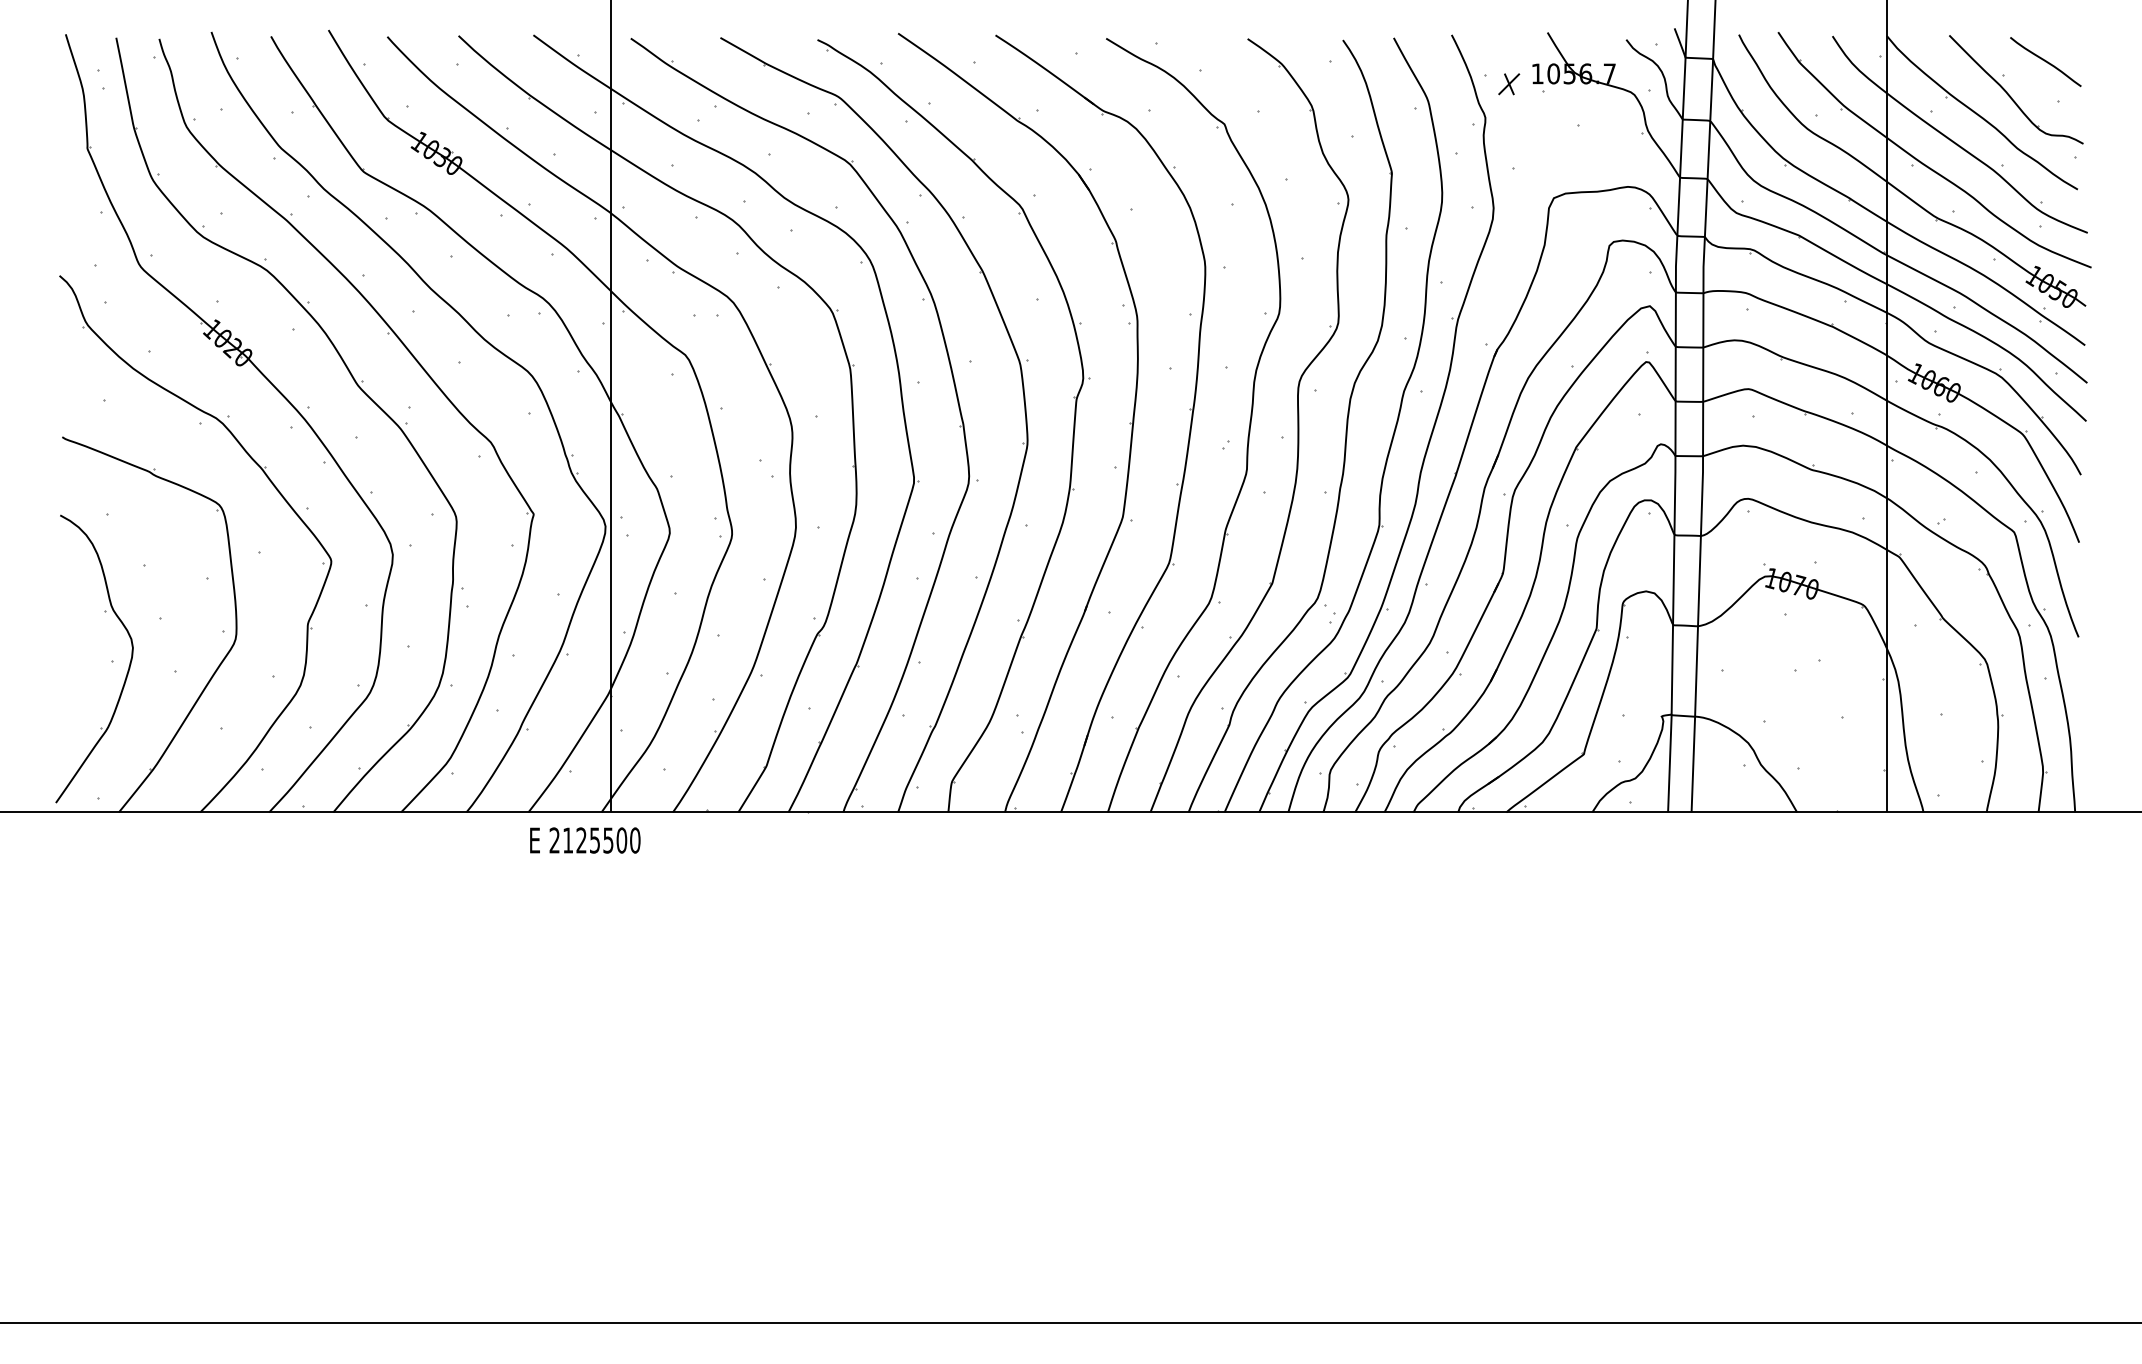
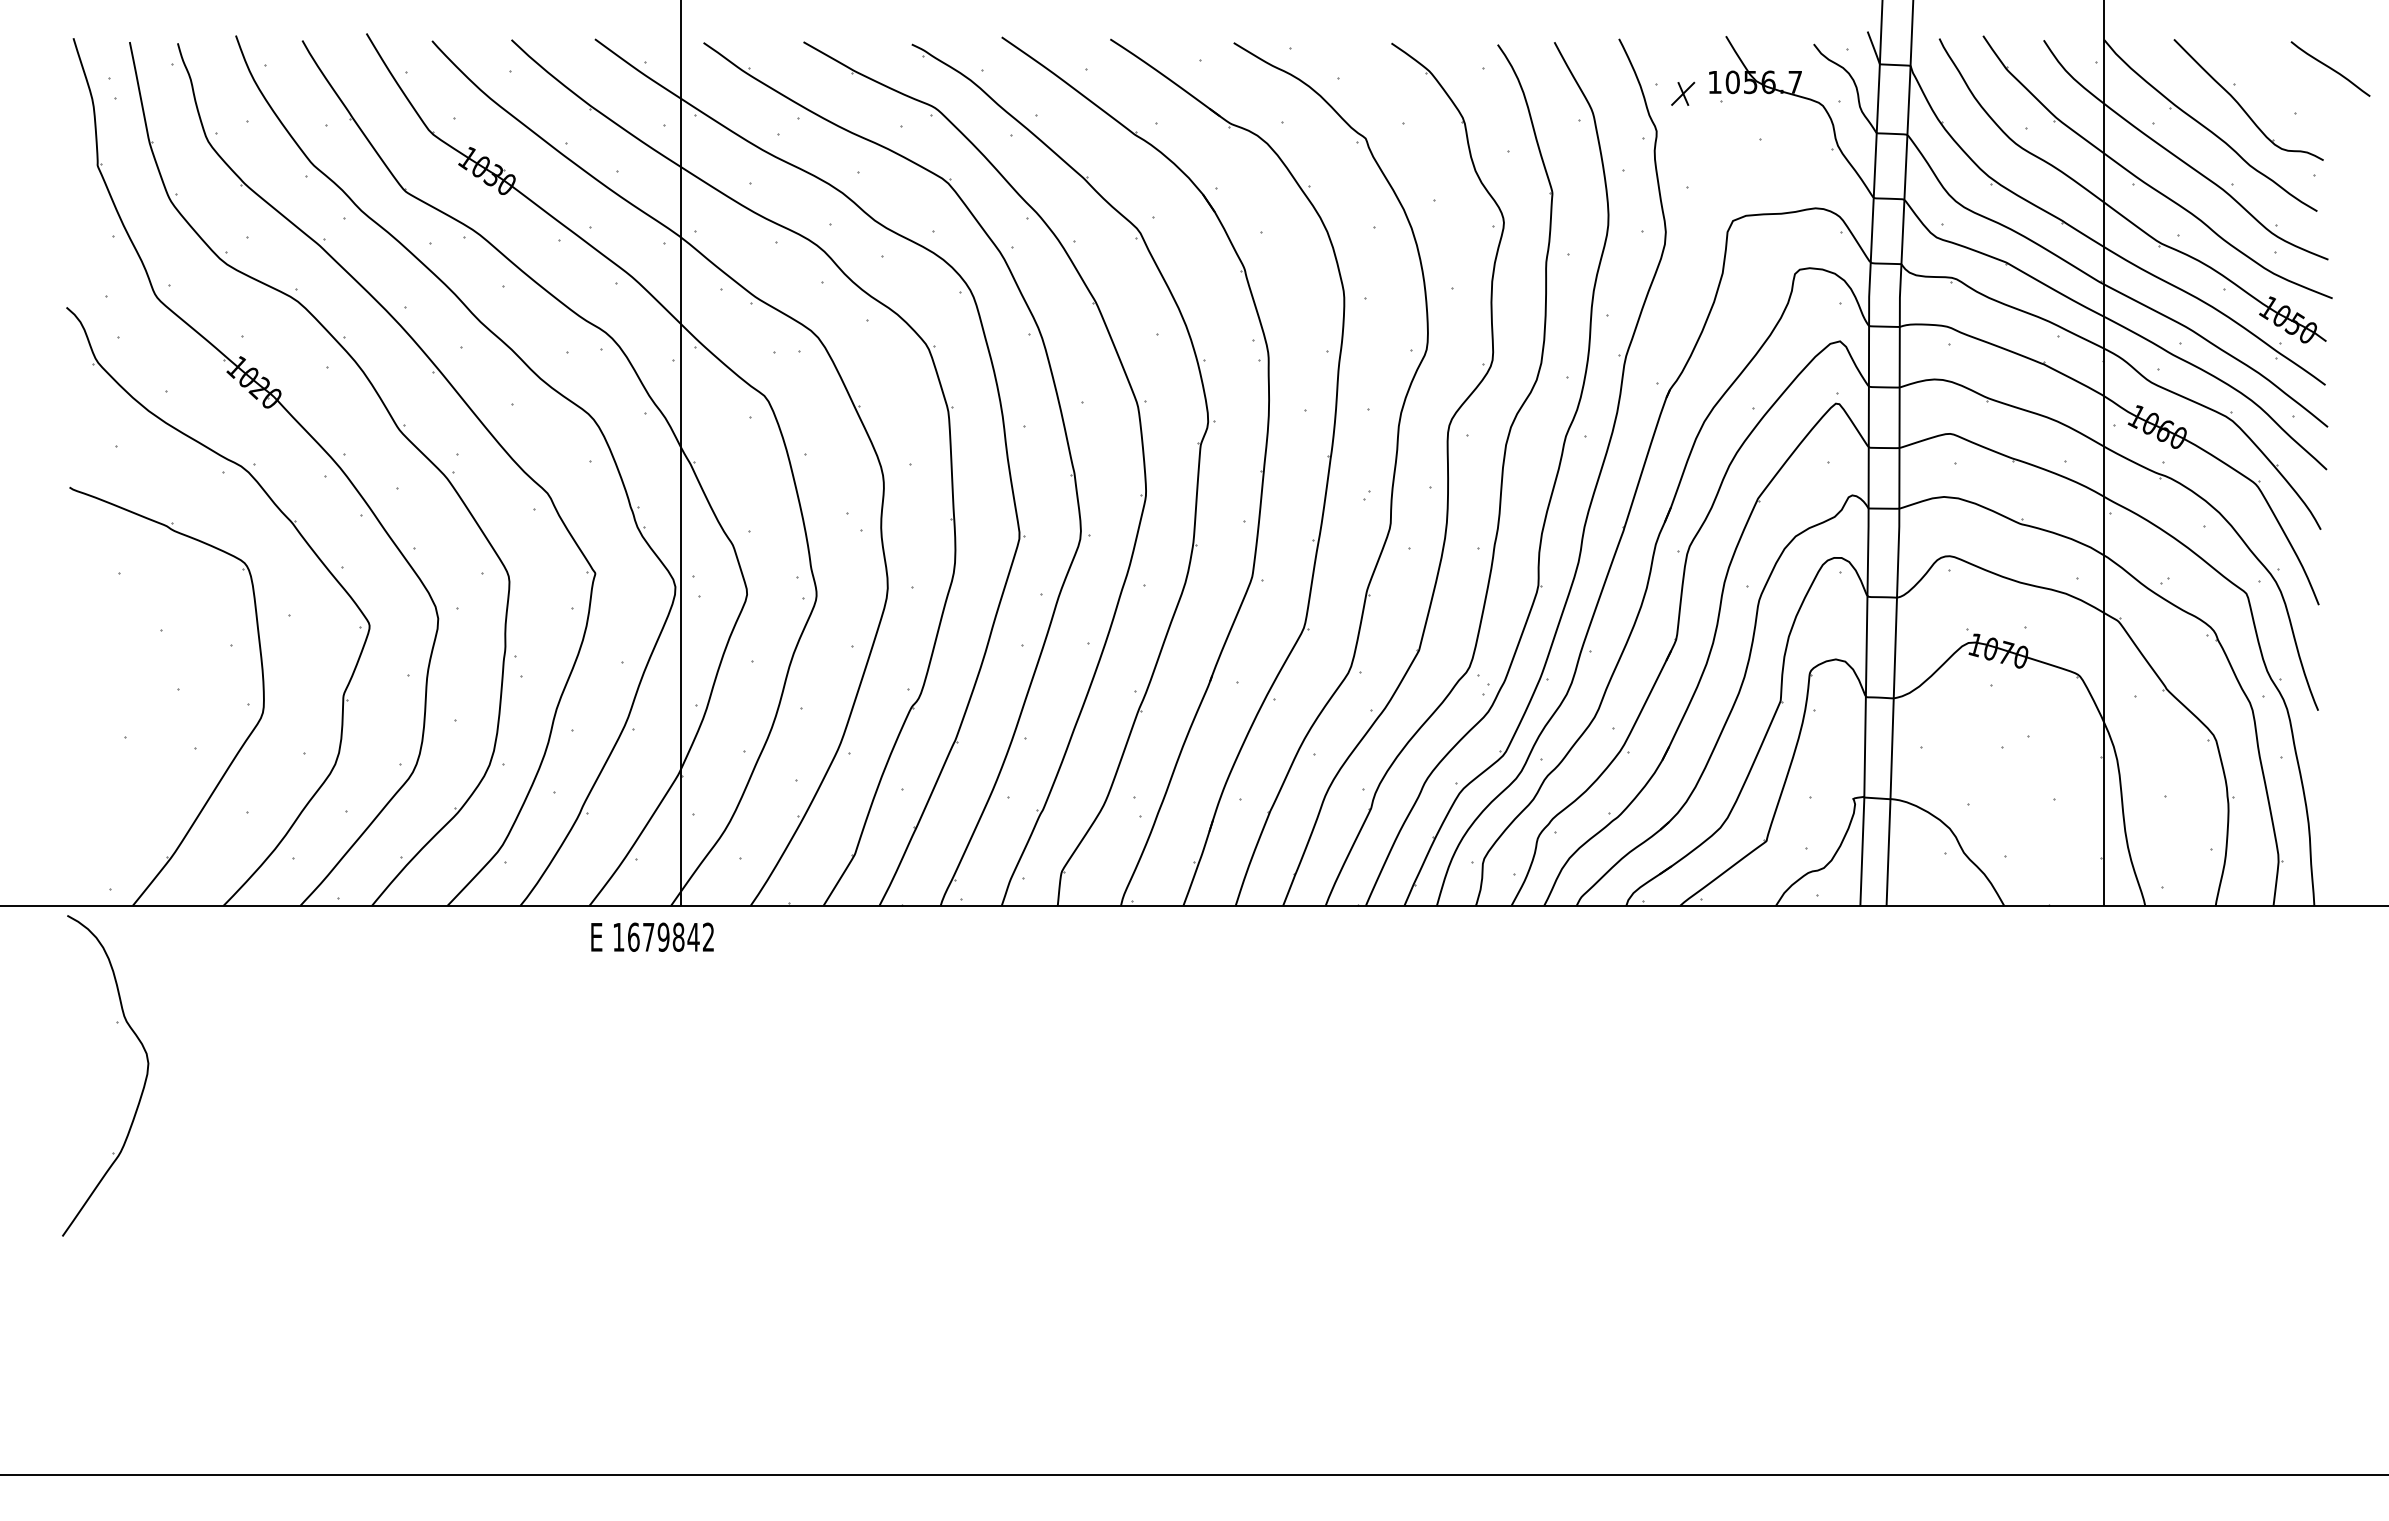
curve: (2045, 61) -> (2330, 68), moved
part: (128, 666) -> (143, 1084), moved
text: (594, 839) -> (663, 936), 2125500 -> 1679842

